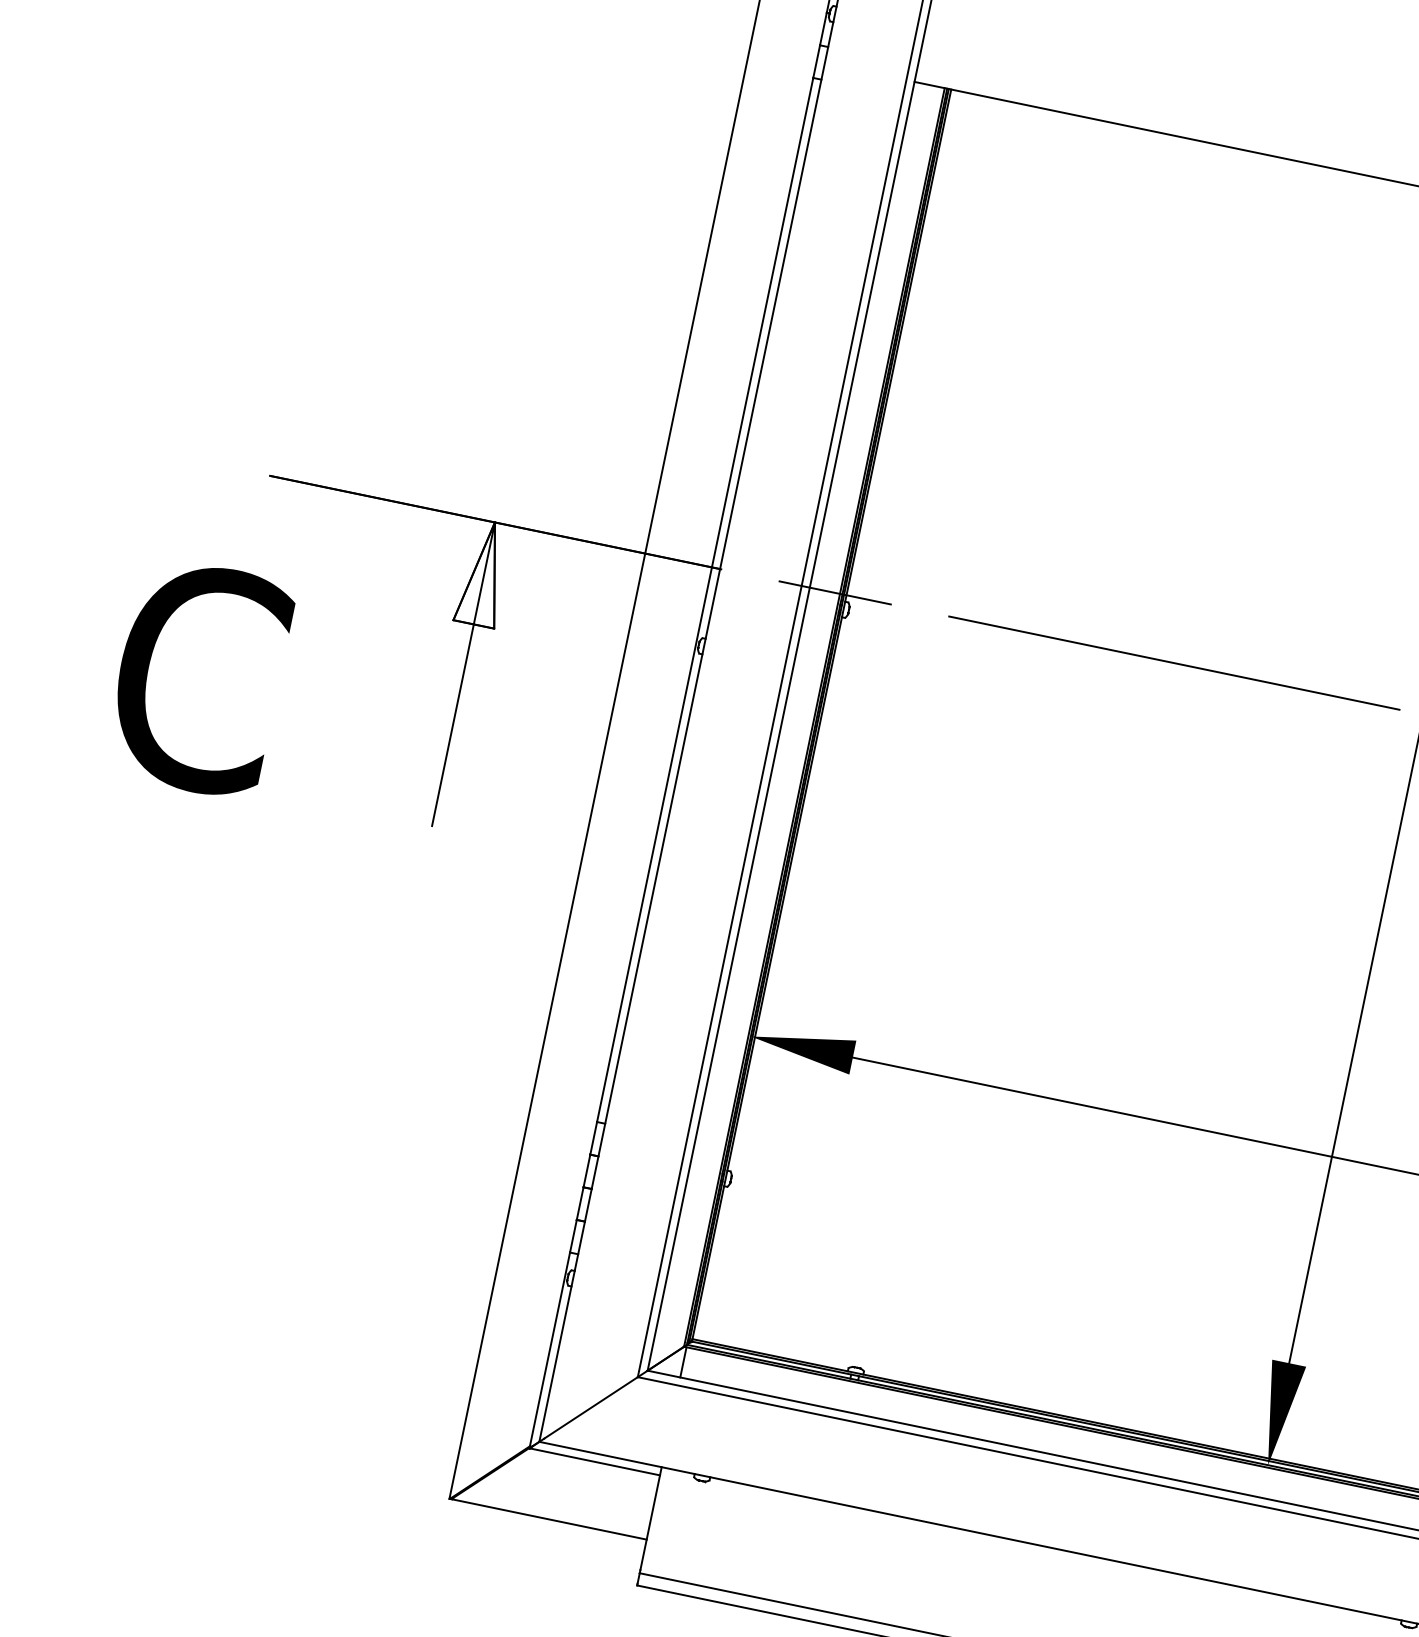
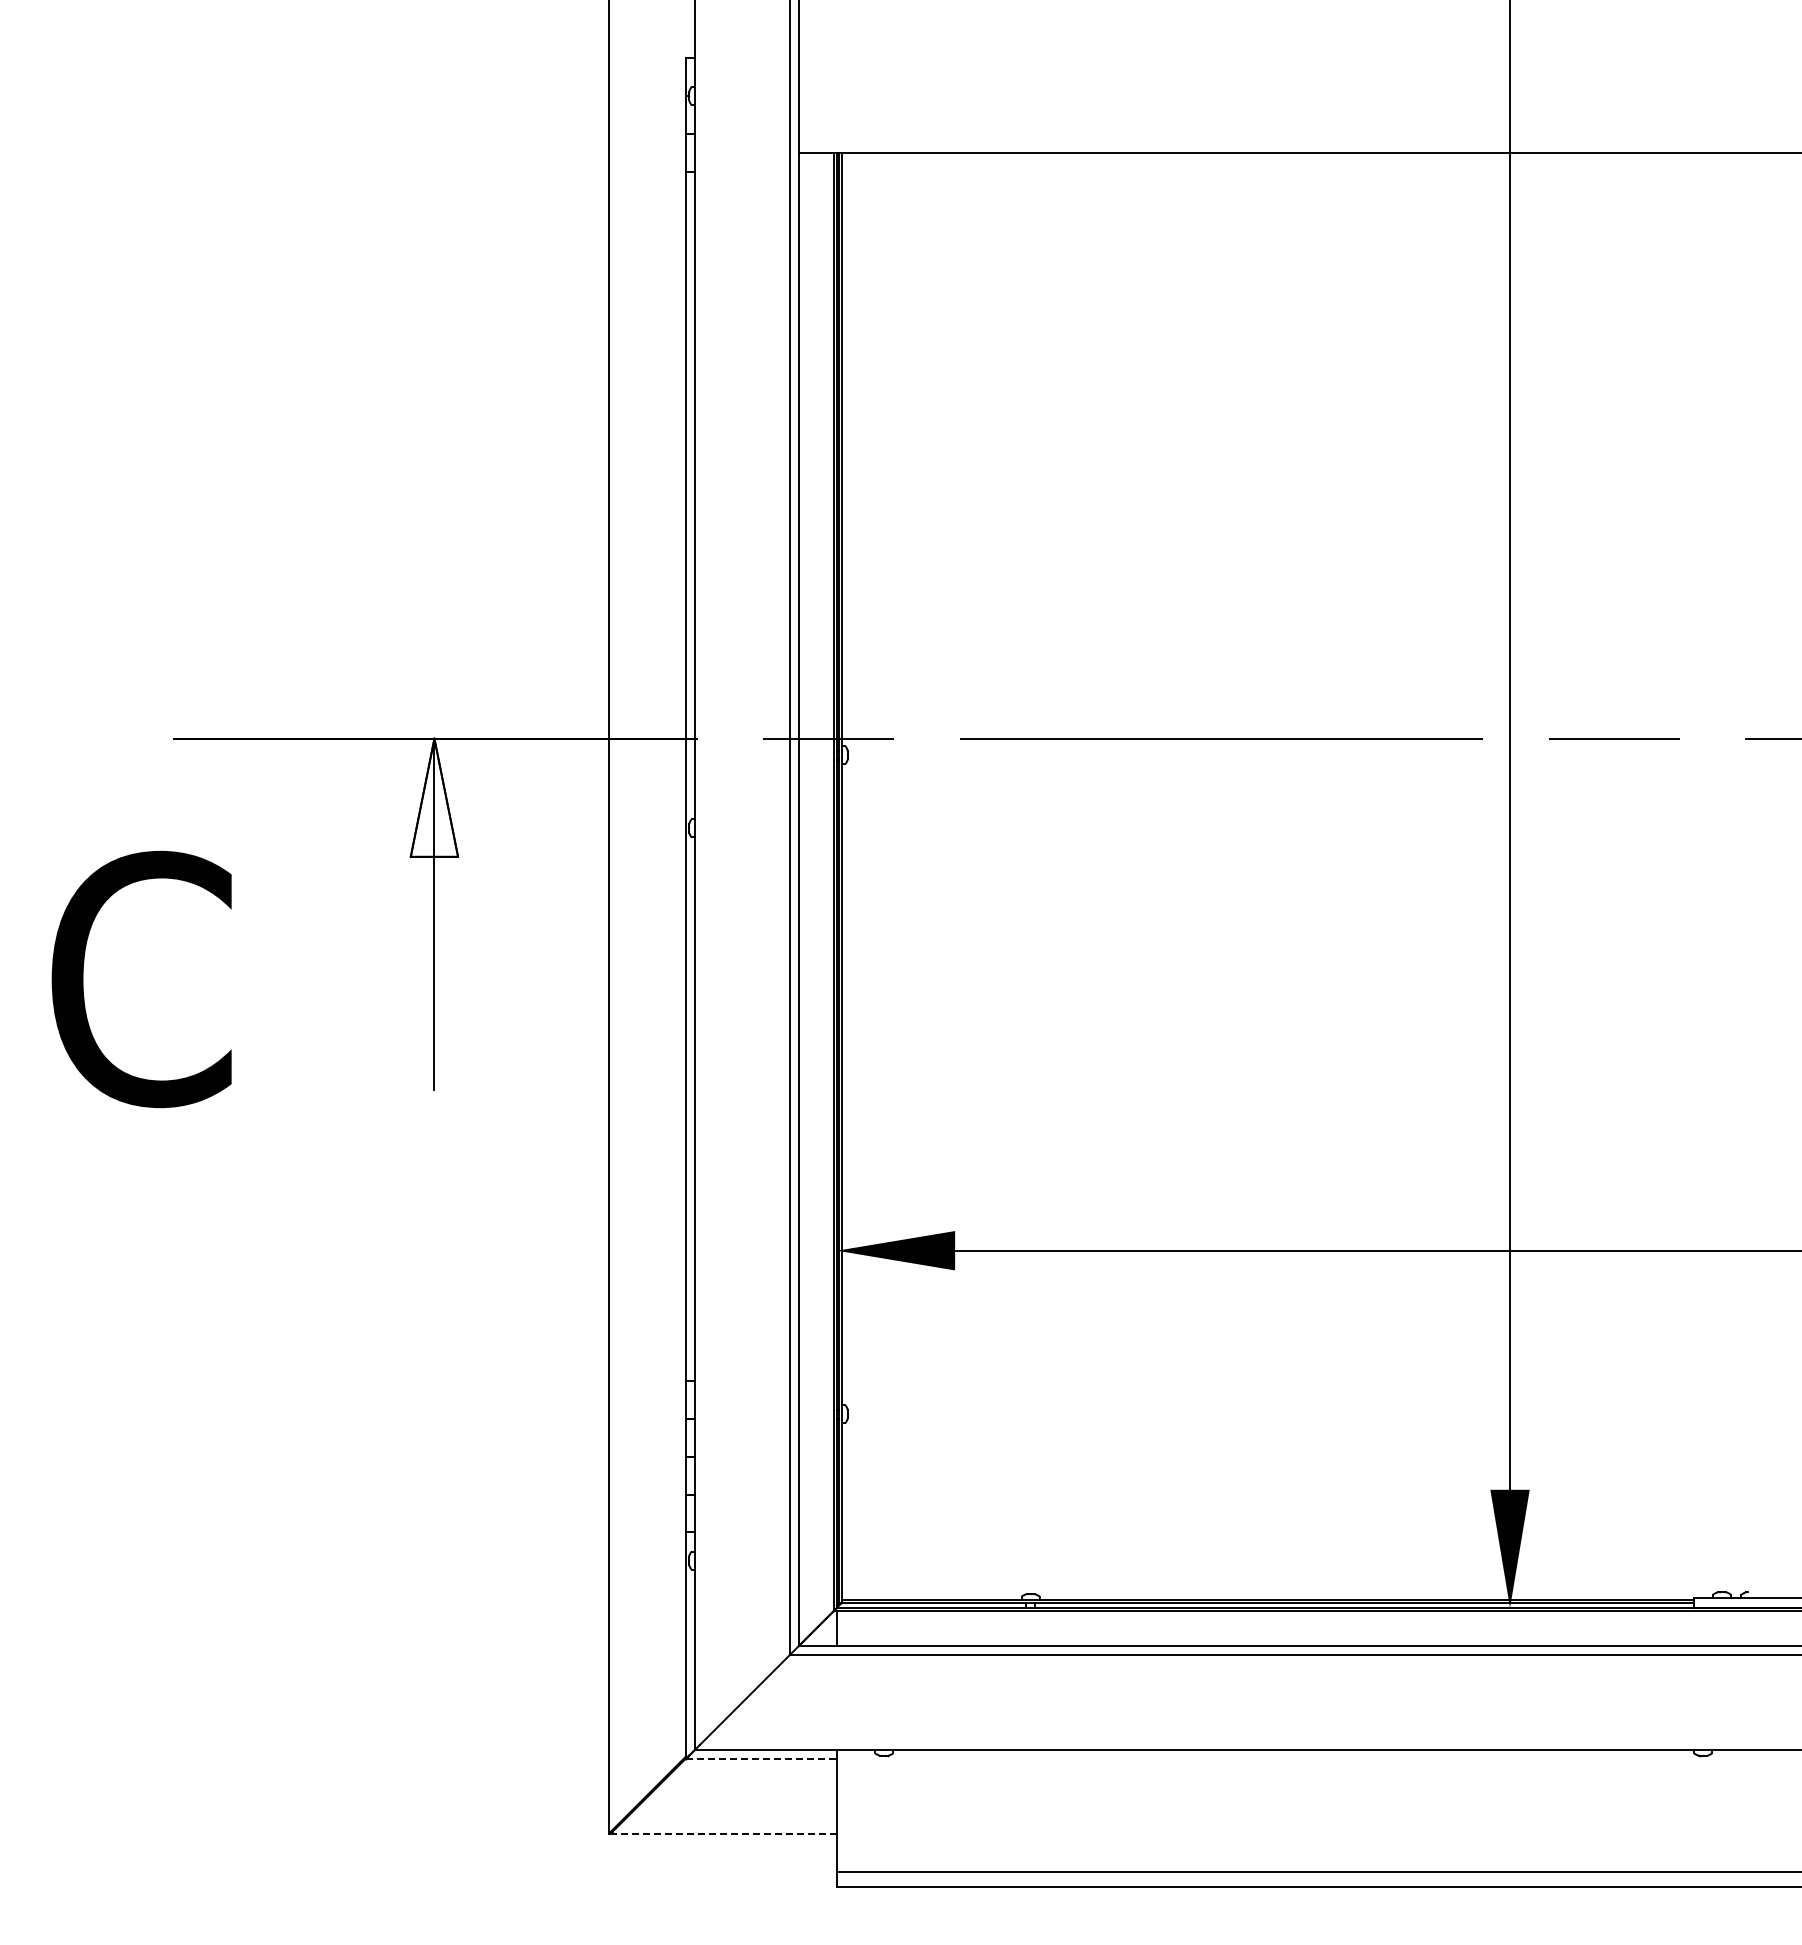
line: (594, 1462) -> (761, 1759), solid -> dashed
line: (549, 1519) -> (724, 1833), solid -> dashed

